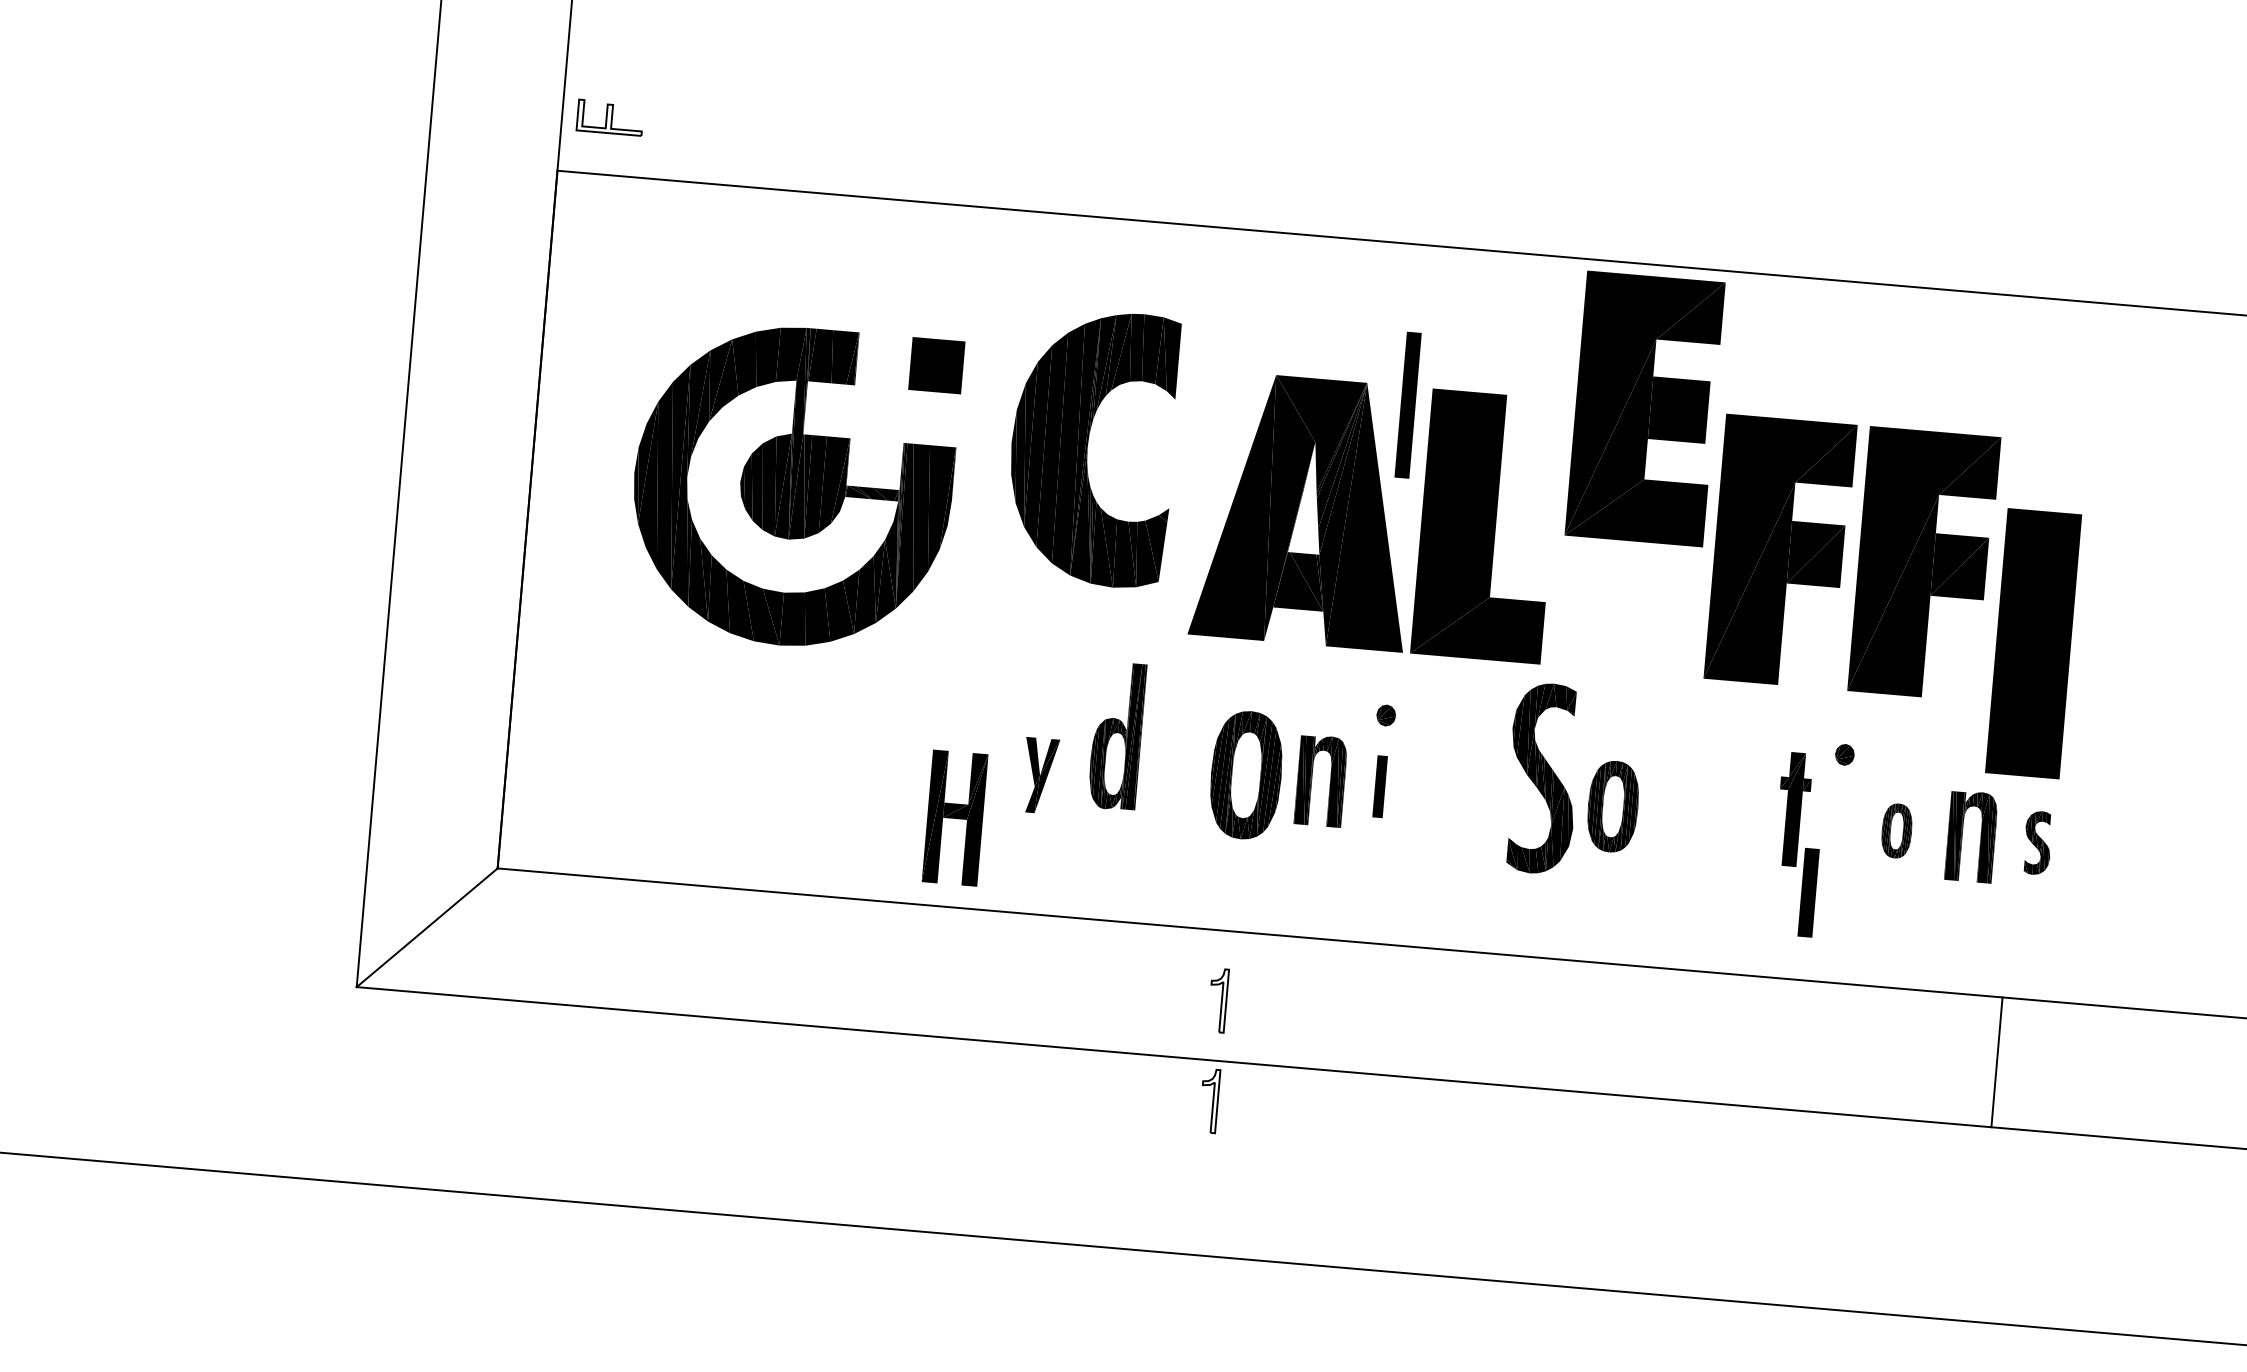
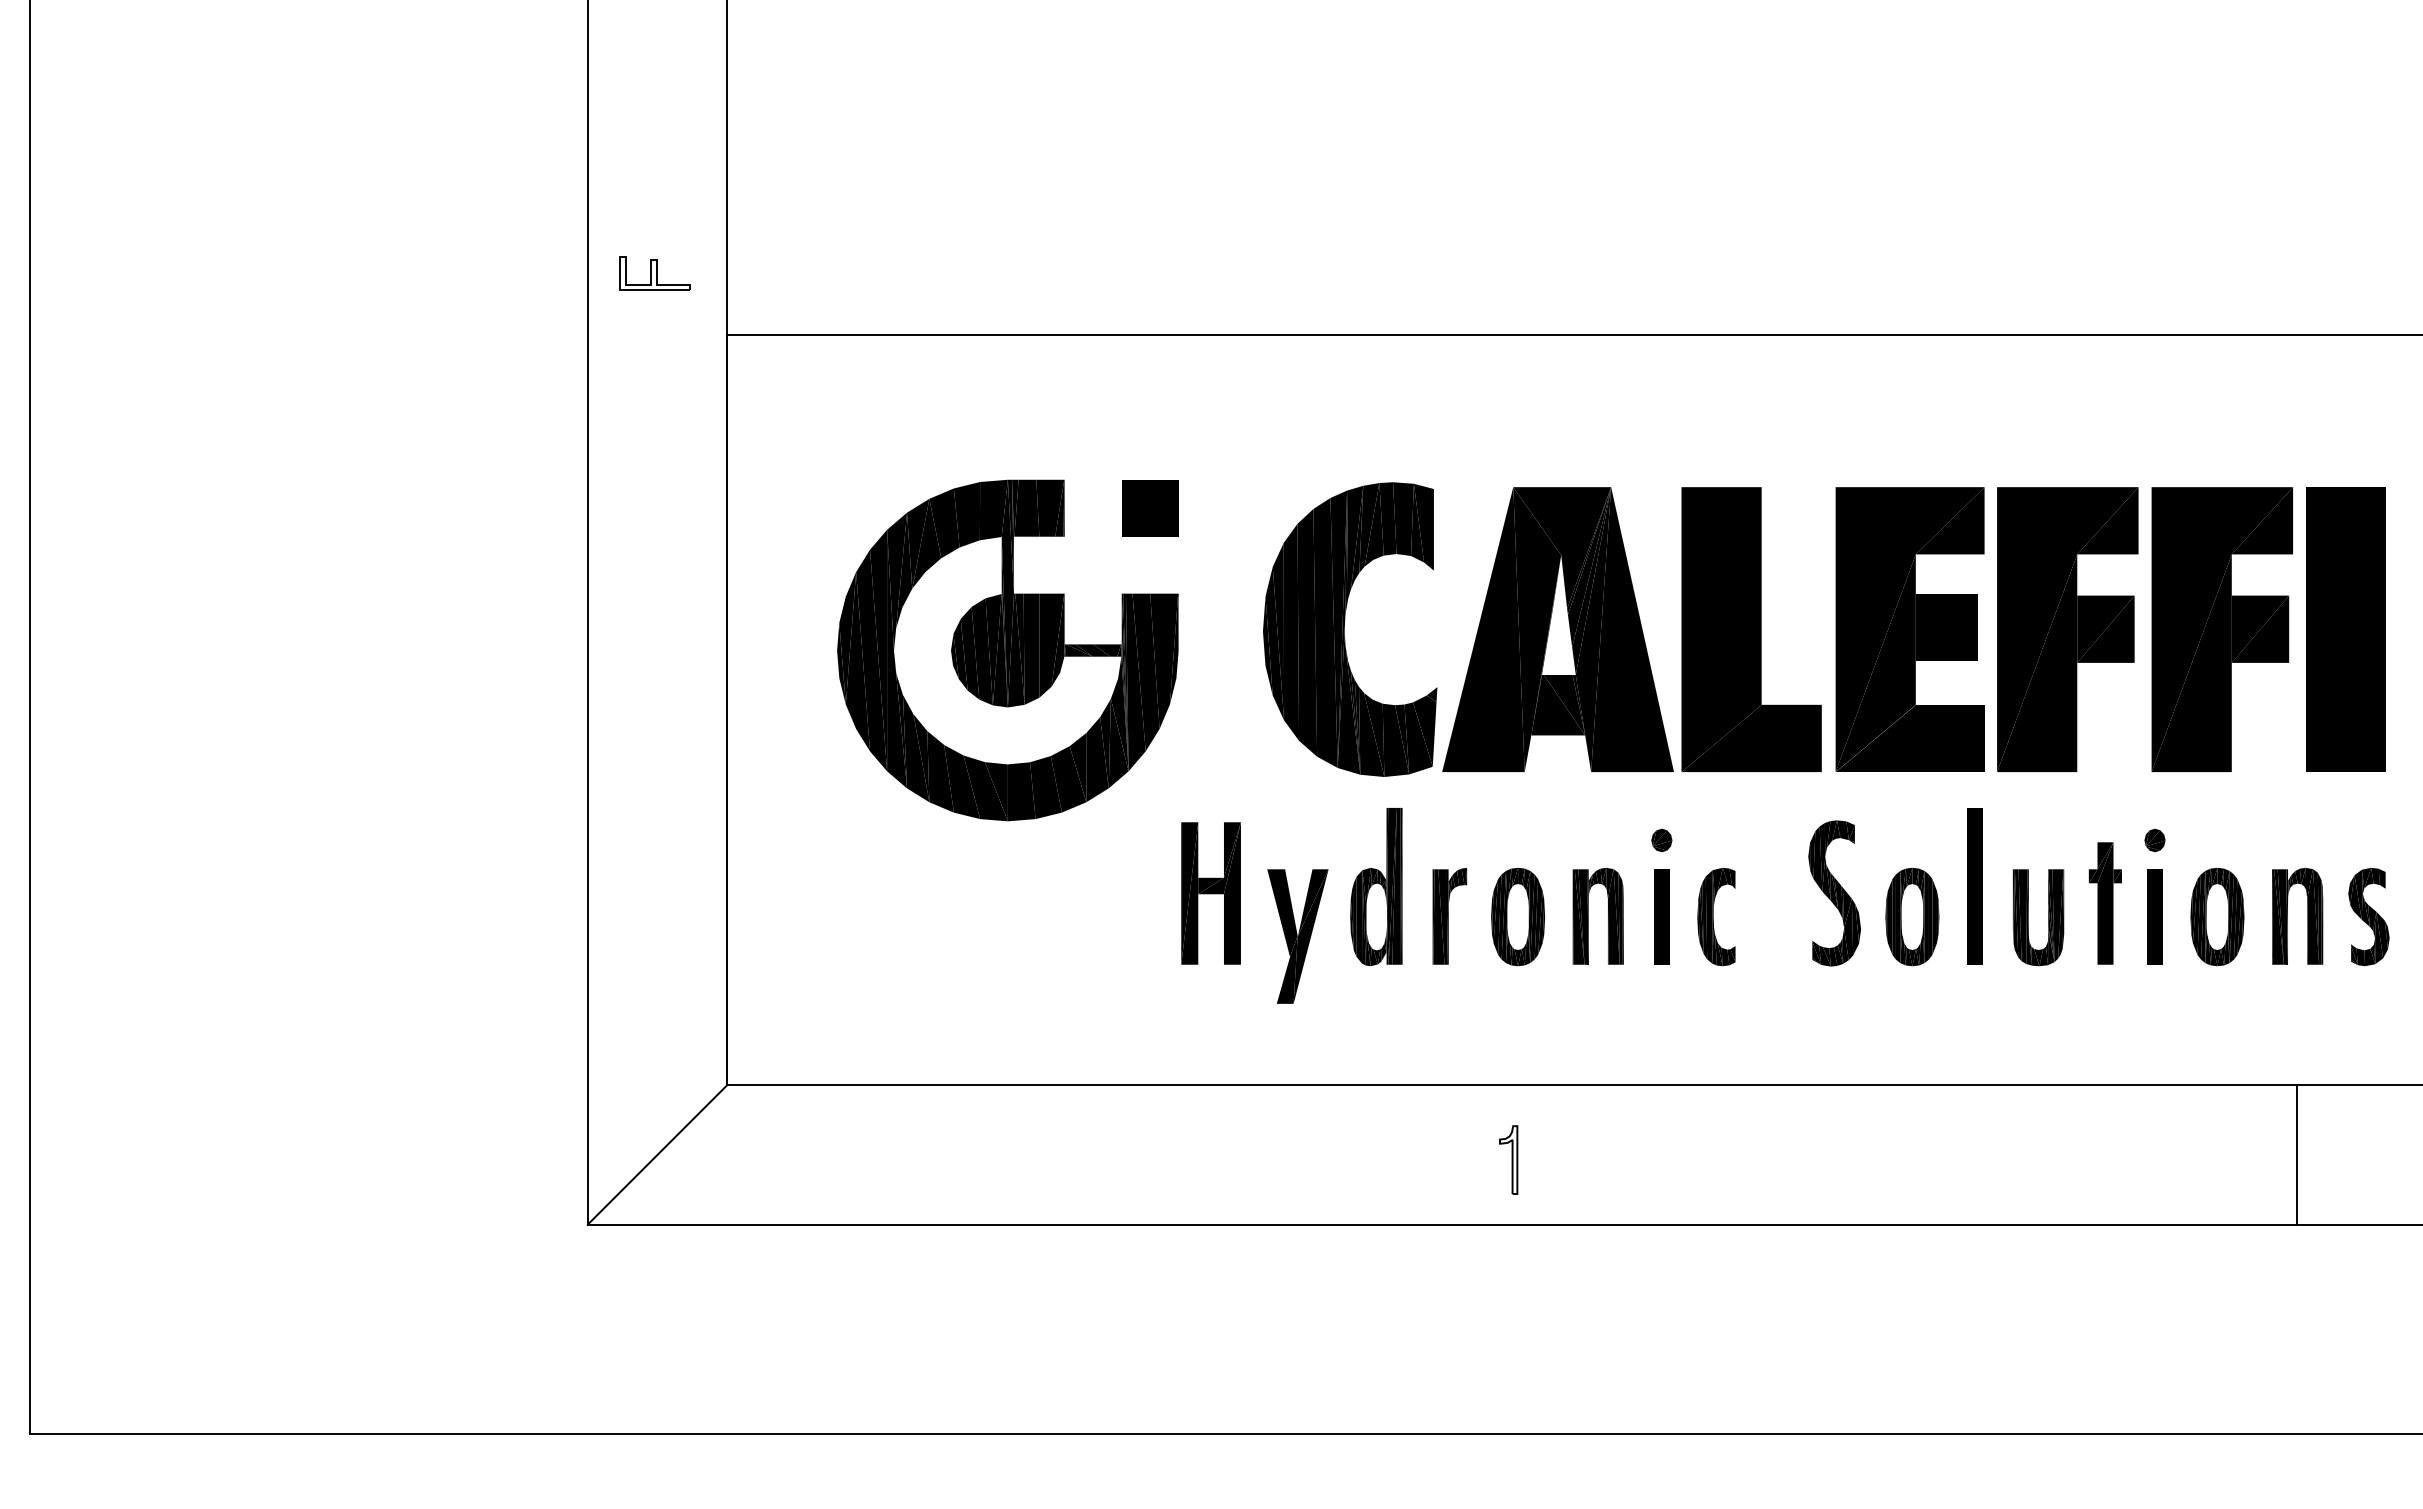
part: (609, 117) -> (654, 273), moved
part: (1407, 405) -> (1974, 886), moved
part: (1644, 408) -> (1909, 629), moved
part: (1093, 447) -> (1350, 629), moved
part: (2032, 643) -> (2345, 629), moved
part: (1182, 769) -> (1449, 916), added
part: (1246, 774) -> (1518, 916), size x0.71
part: (1039, 775) -> (1297, 936), size x1.67
part: (1542, 778) -> (1834, 893), size x0.71
part: (1379, 786) -> (1661, 916), size x1.43
part: (1430, 791) -> (1716, 917), added
part: (1721, 816) -> (2028, 917), added
part: (954, 818) -> (1210, 893), moved
part: (1896, 830) -> (2217, 916), size x1.67
part: (2037, 842) -> (2368, 916), size x1.43
part: (1808, 892) -> (2154, 916), moved
line: (1997, 1062) -> (2297, 1154), moved
part: (1209, 1100) -> (1508, 1267), removed

